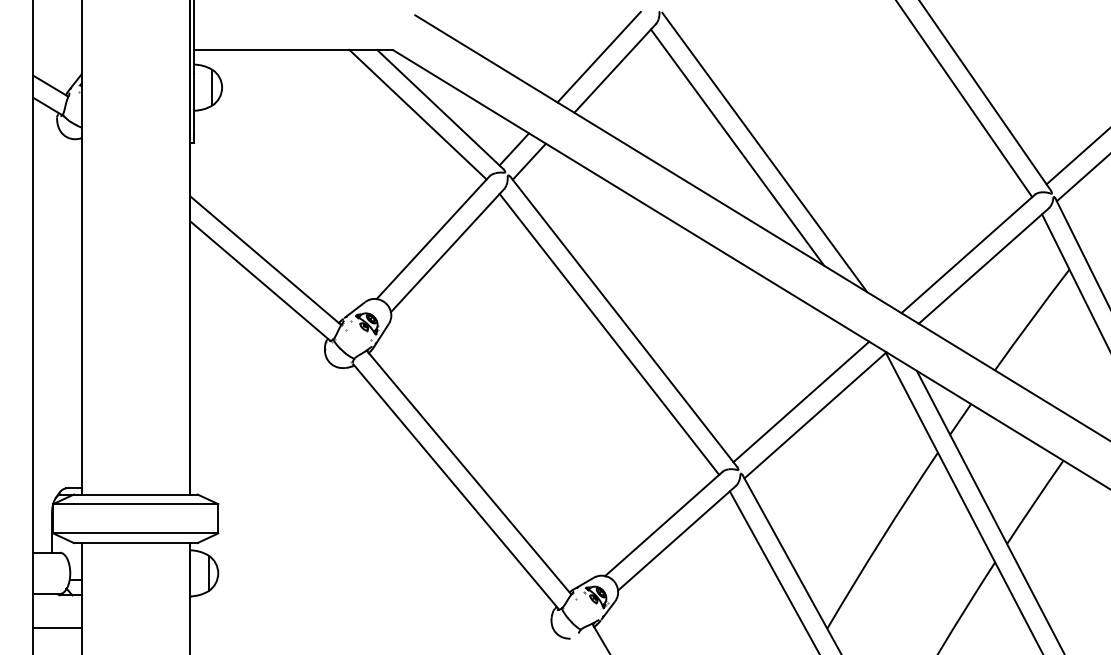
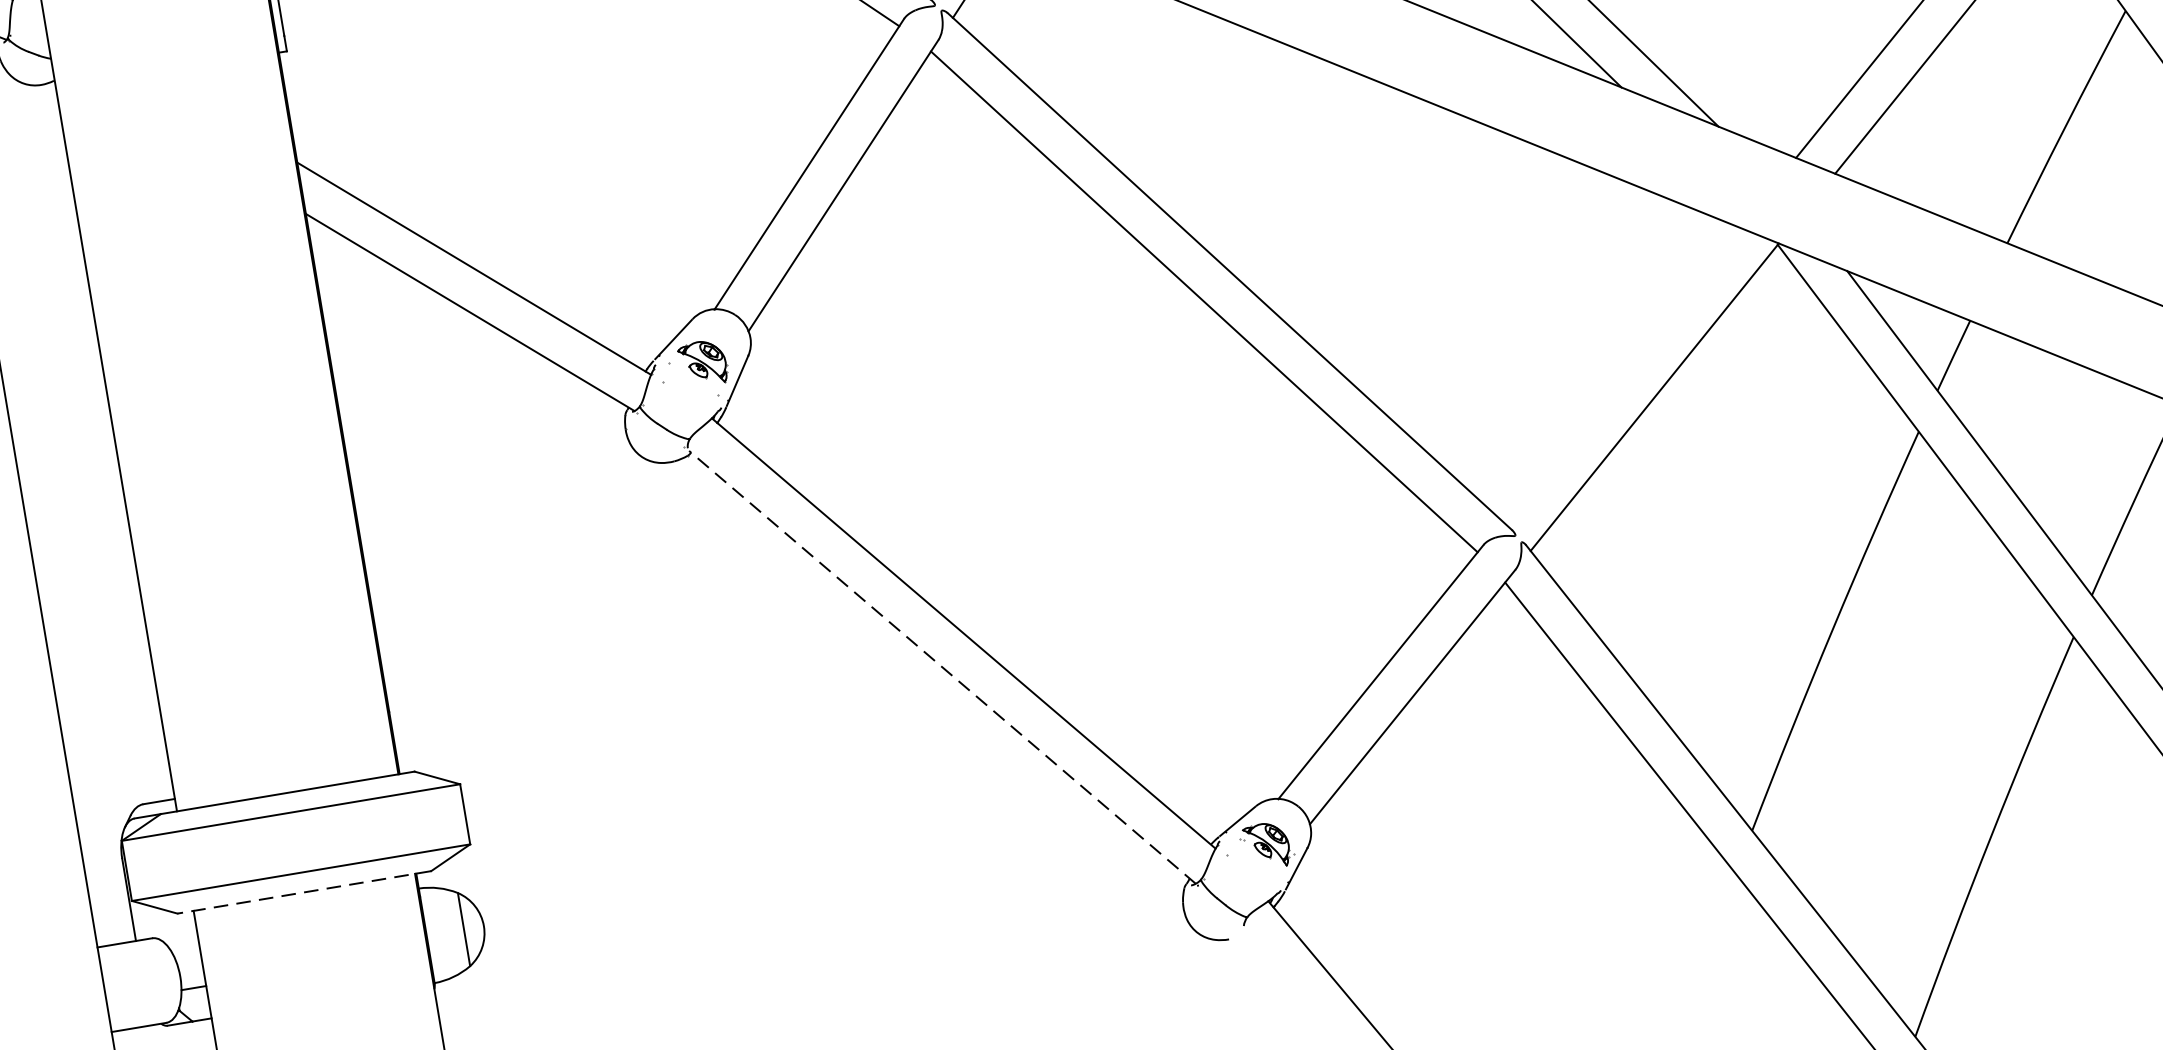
line: (801, 401) -> (1621, 373), removed
line: (455, 486) -> (940, 666), solid -> dashed
line: (135, 543) -> (303, 893), solid -> dashed

